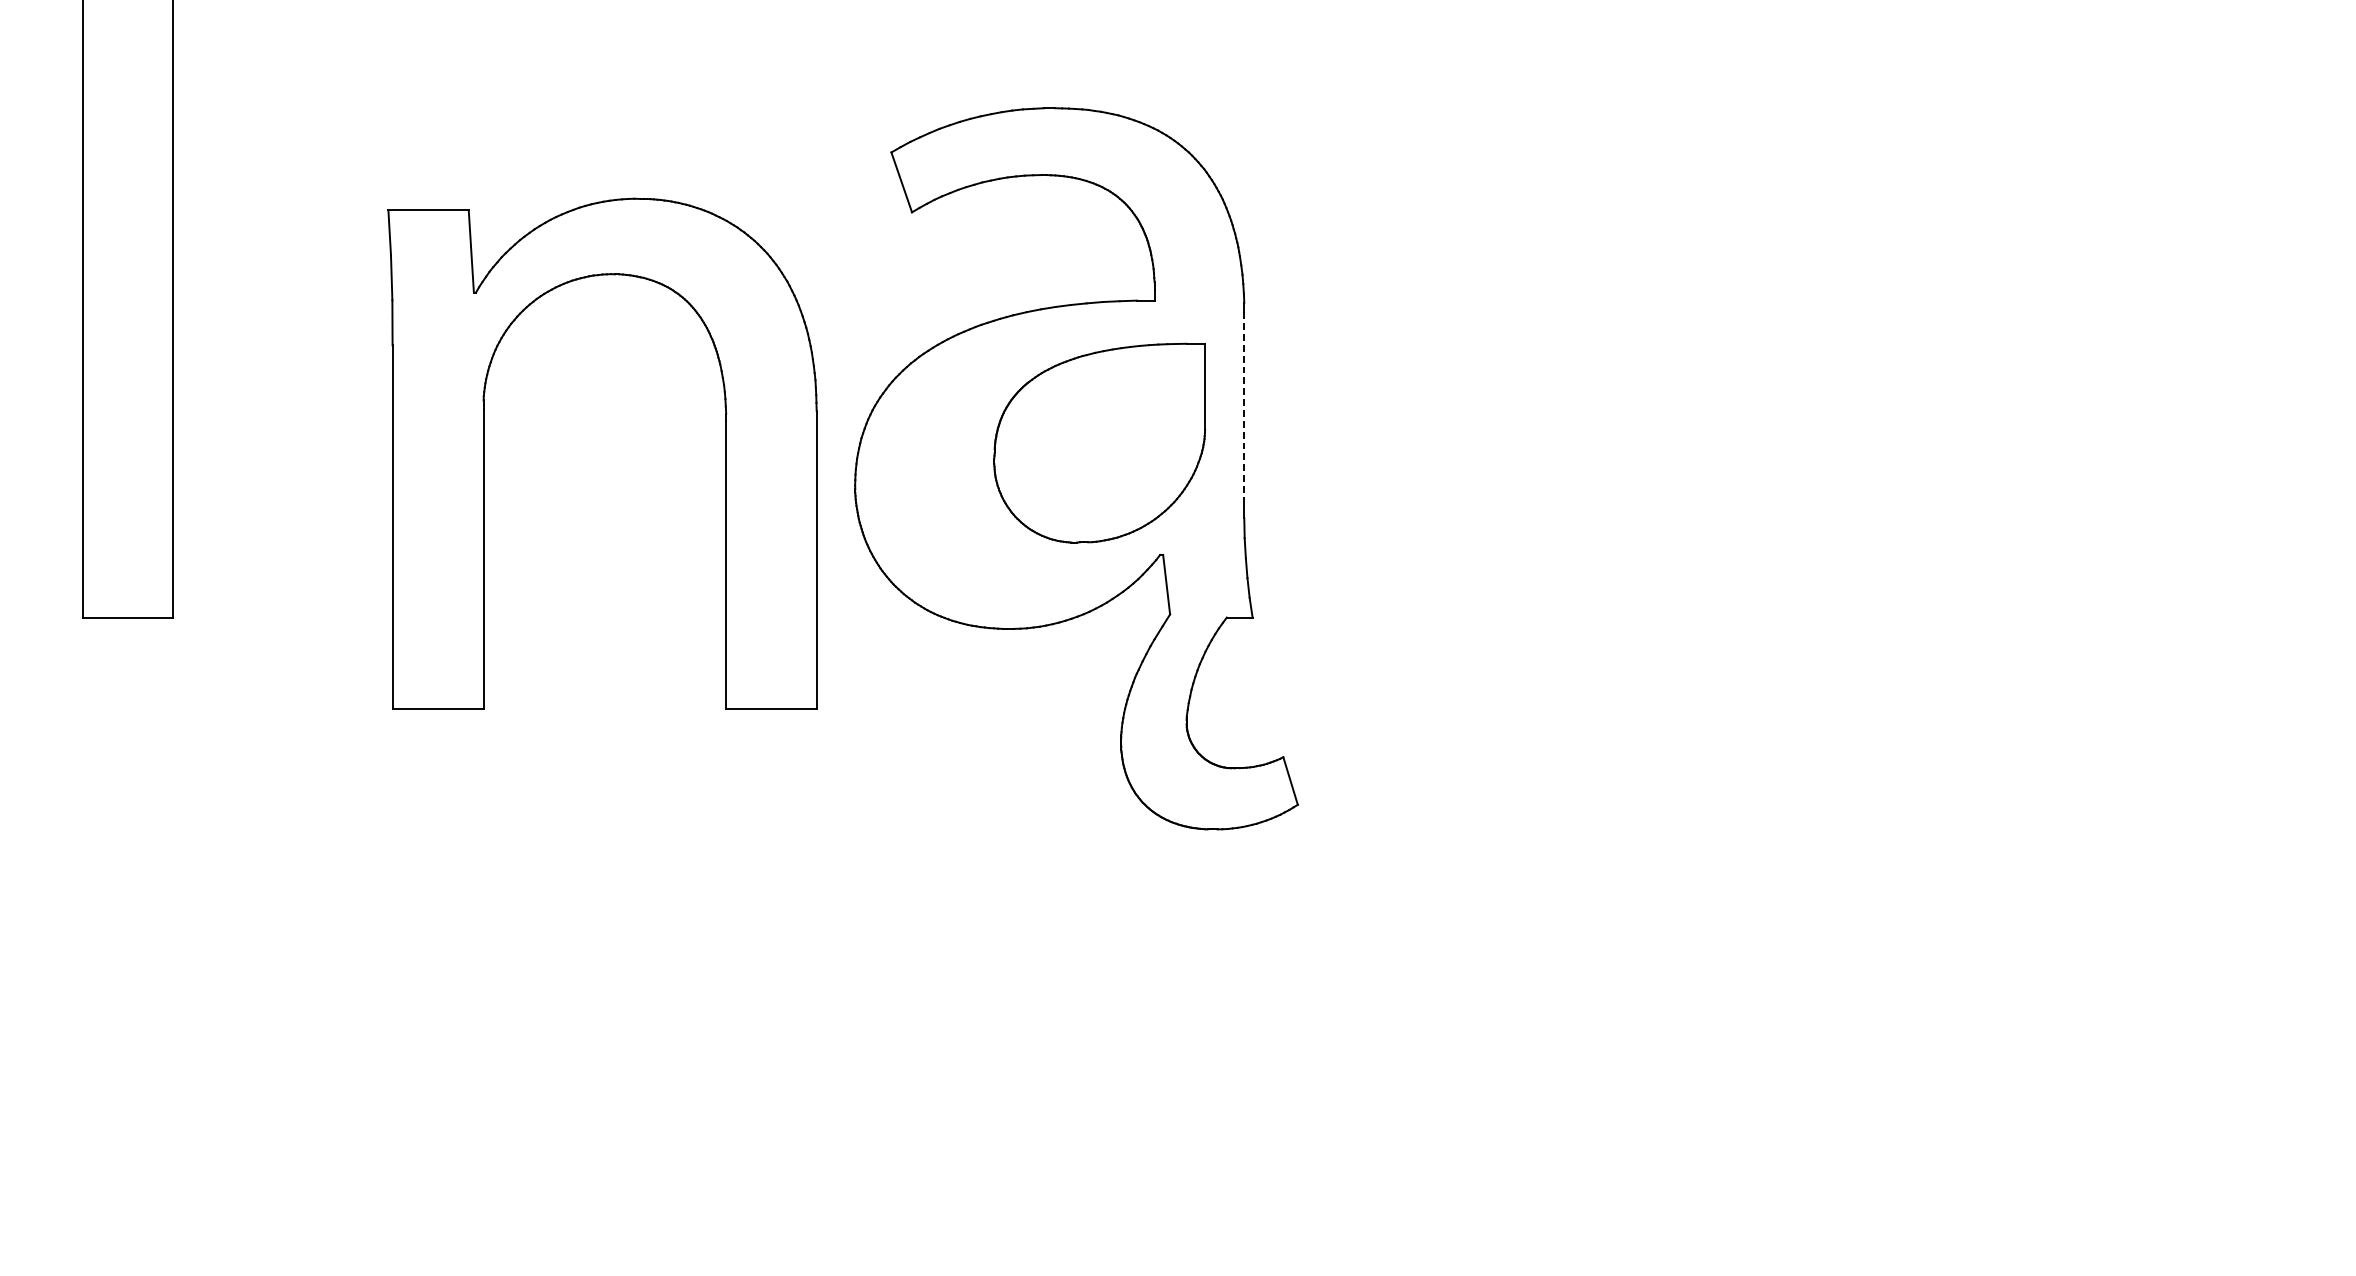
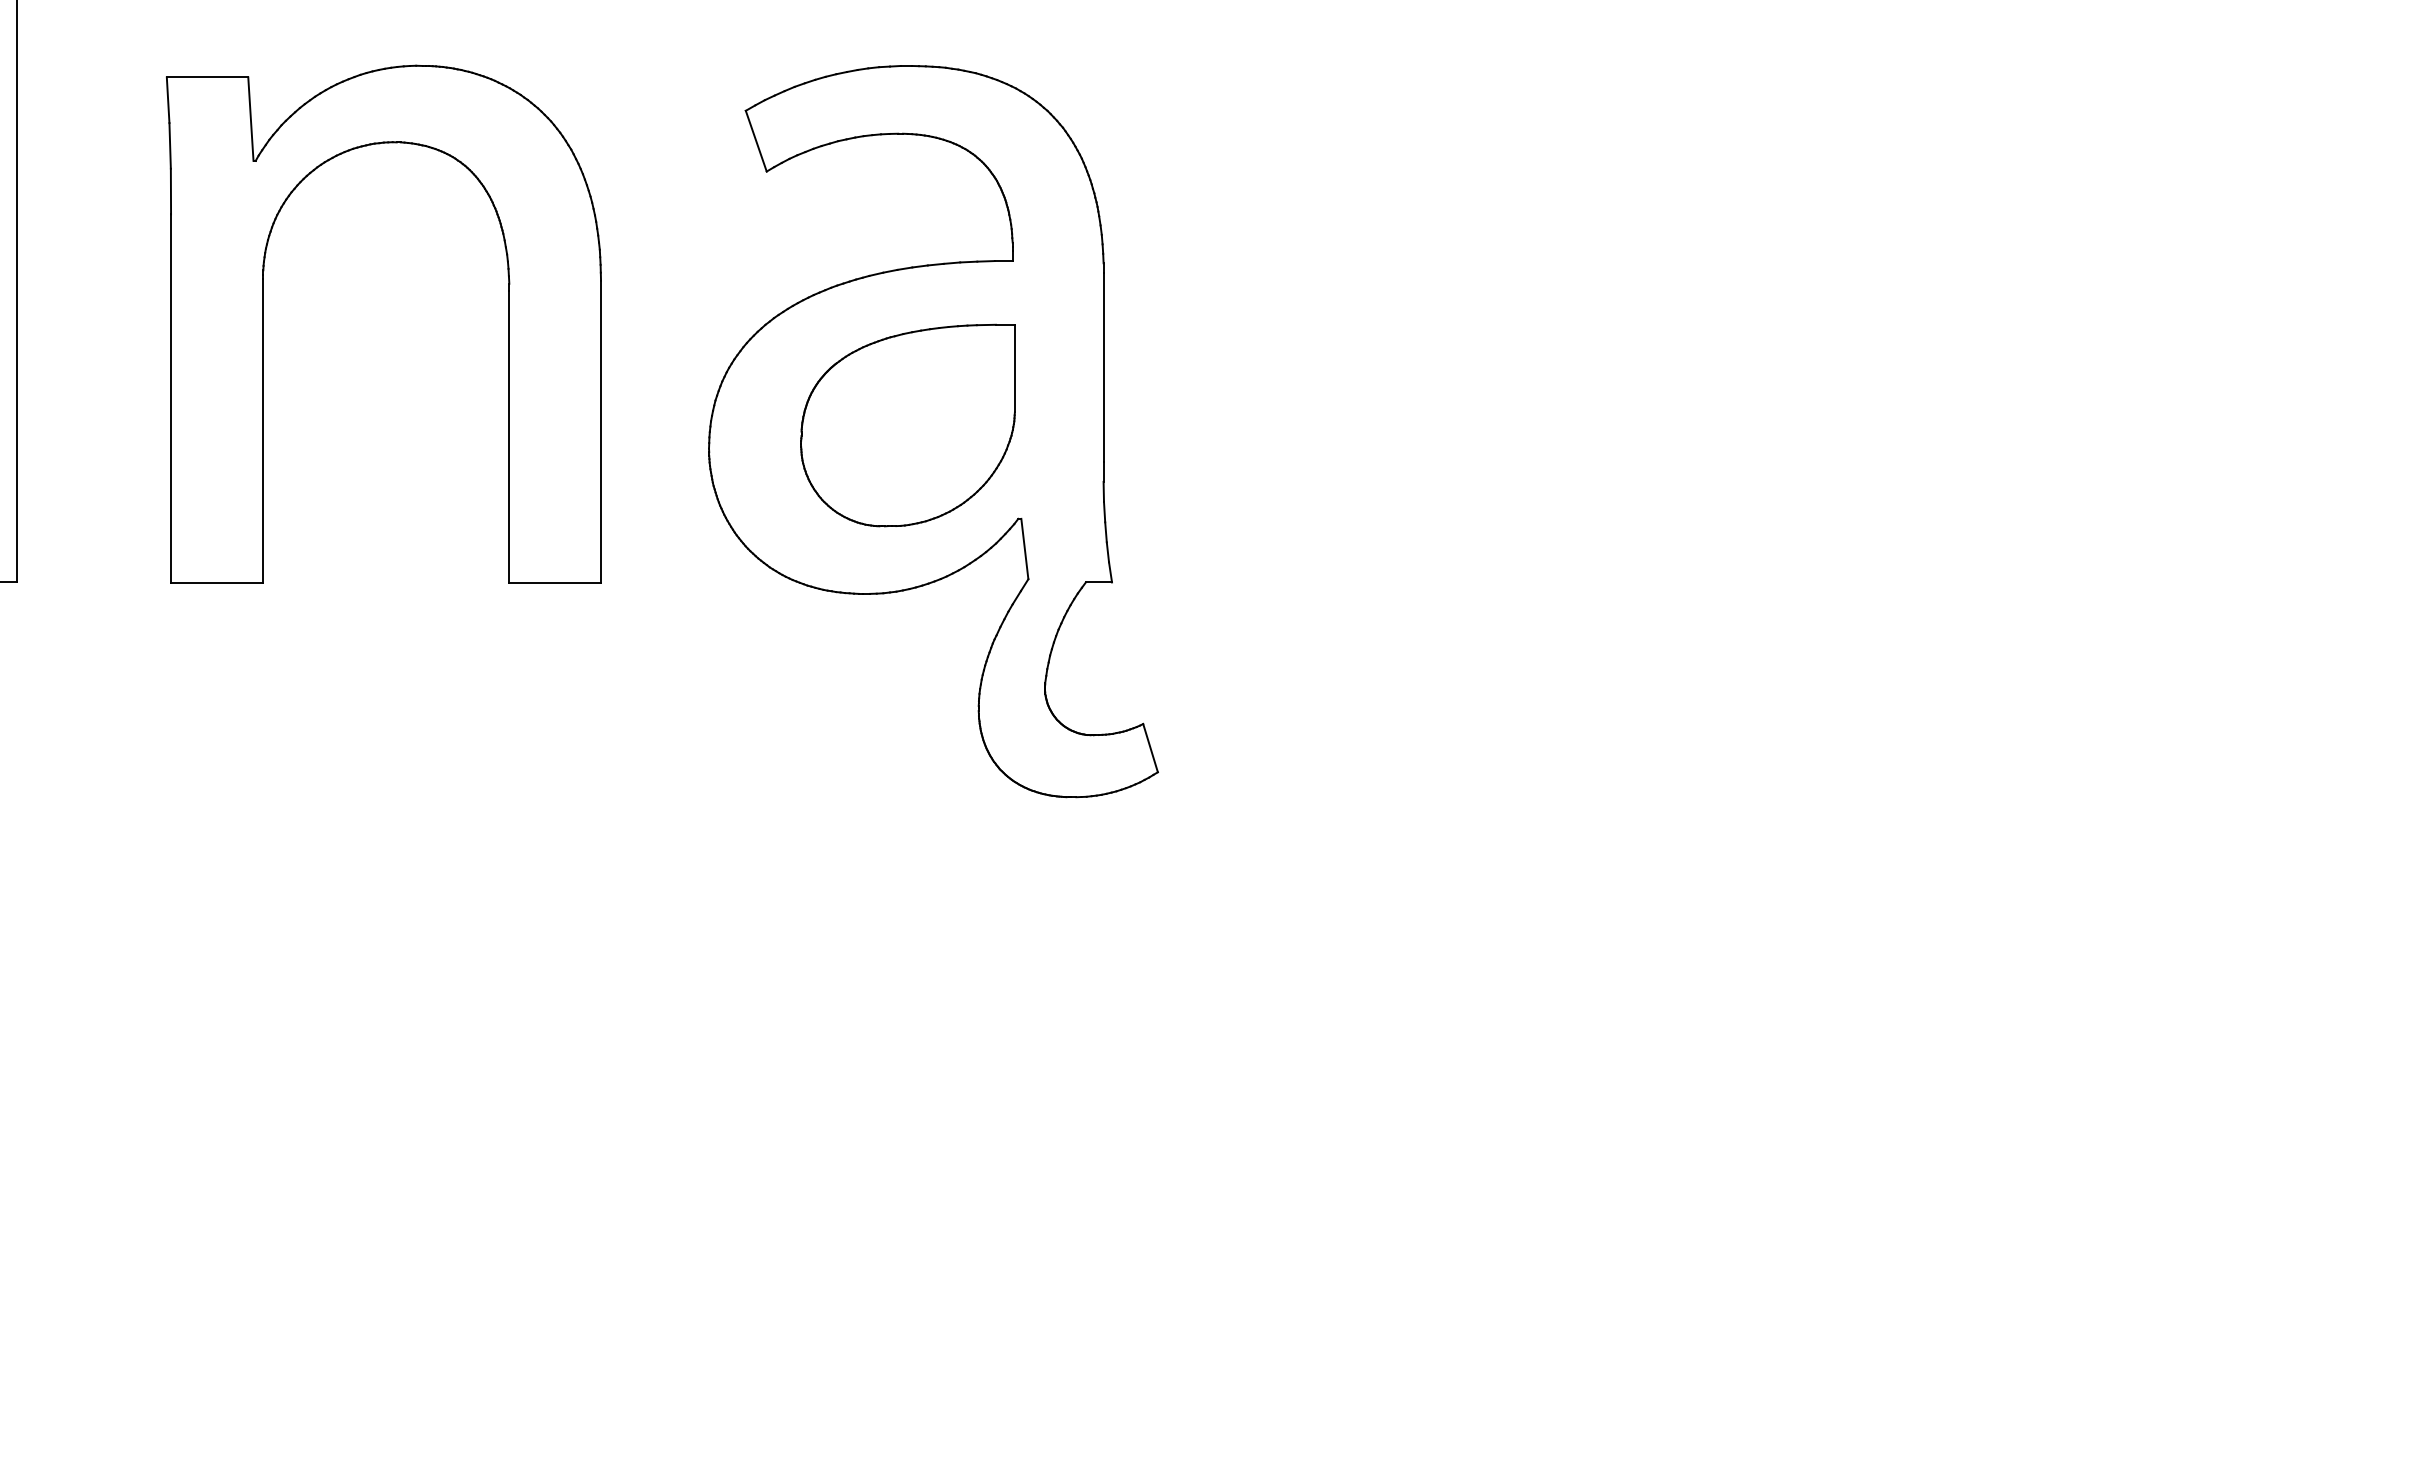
line: (1244, 405) -> (1103, 367), dashed -> solid
part: (1099, 443) -> (907, 425), moved
part: (483, 452) -> (263, 323), moved

